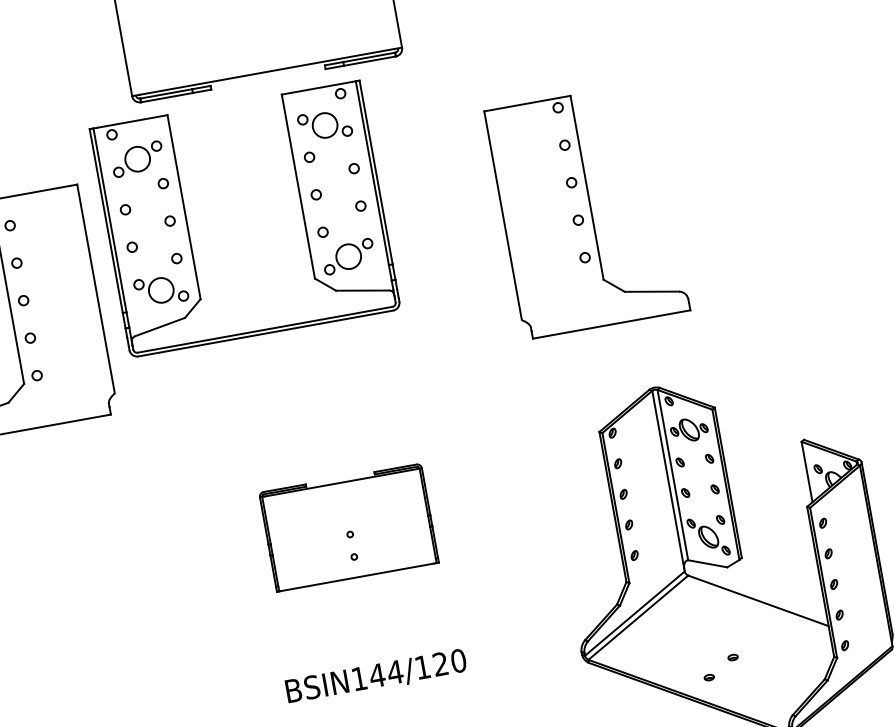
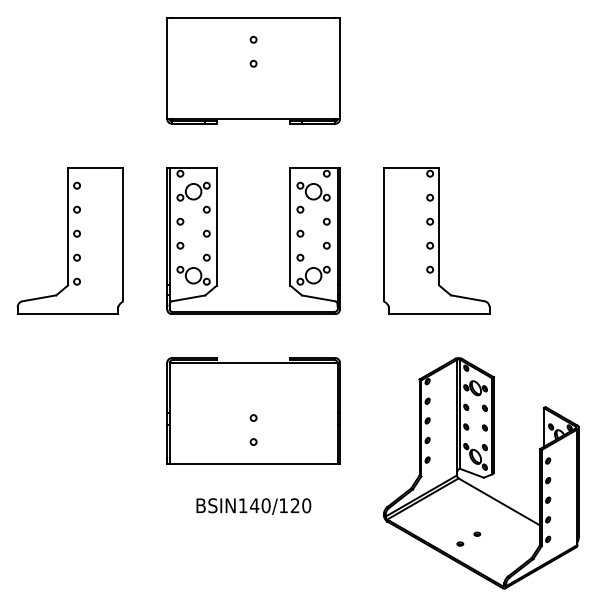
part: (188, 228) -> (217, 240), moved
part: (348, 527) -> (253, 410), size x1.67
text: (394, 672) -> (265, 505), BSIN144/120 -> BSIN140/120

